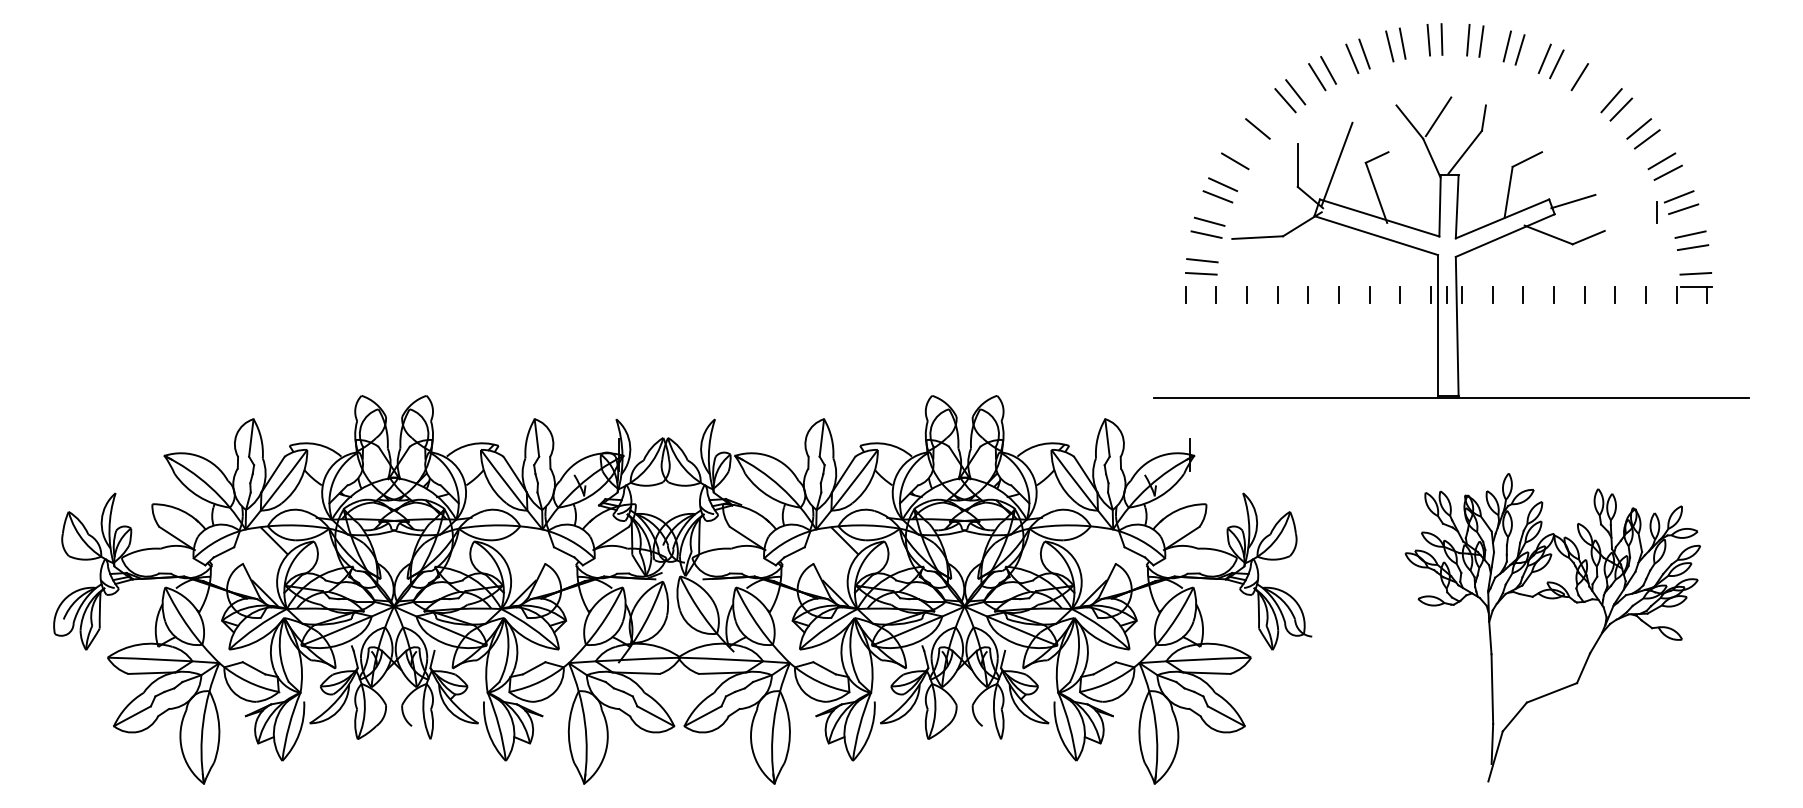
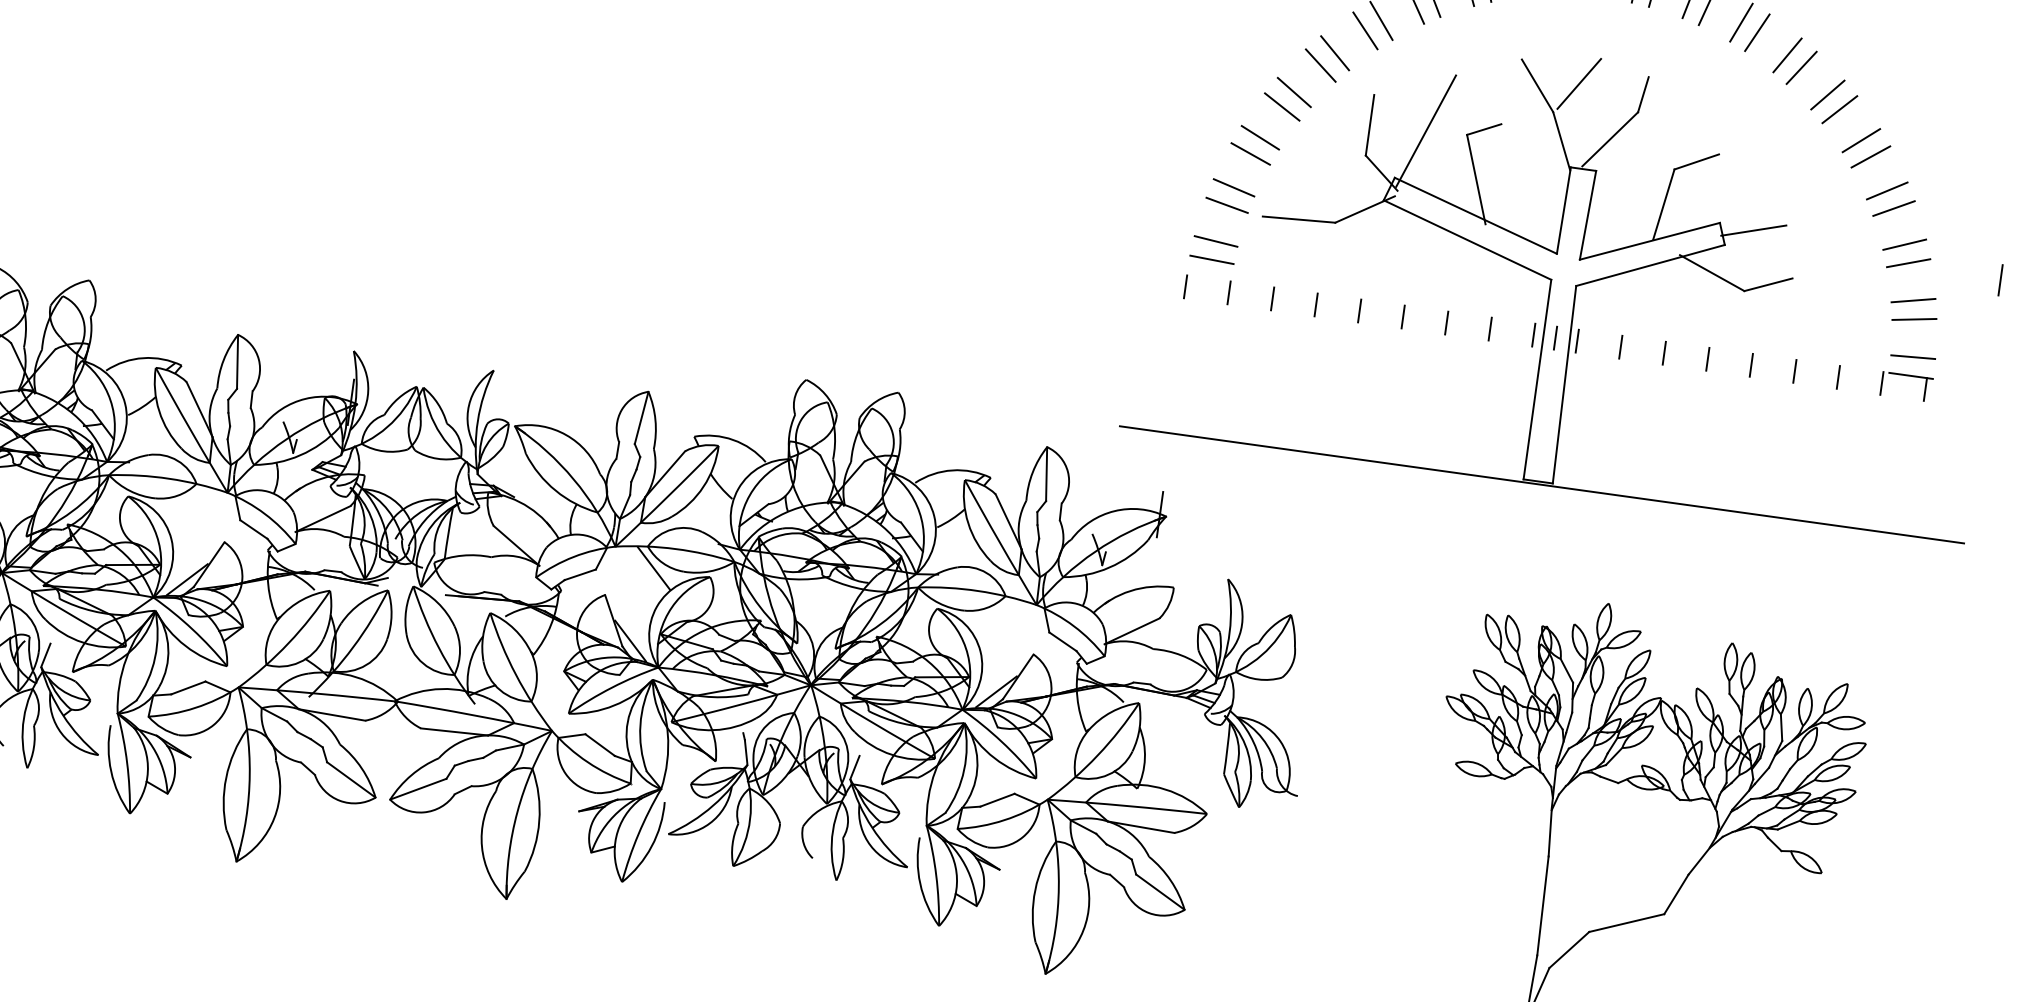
line: (1590, 83) -> (1801, 66), added
line: (1266, 118) -> (1334, 52), added
line: (1242, 149) -> (1294, 91), added
line: (1656, 212) -> (1999, 280), moved

